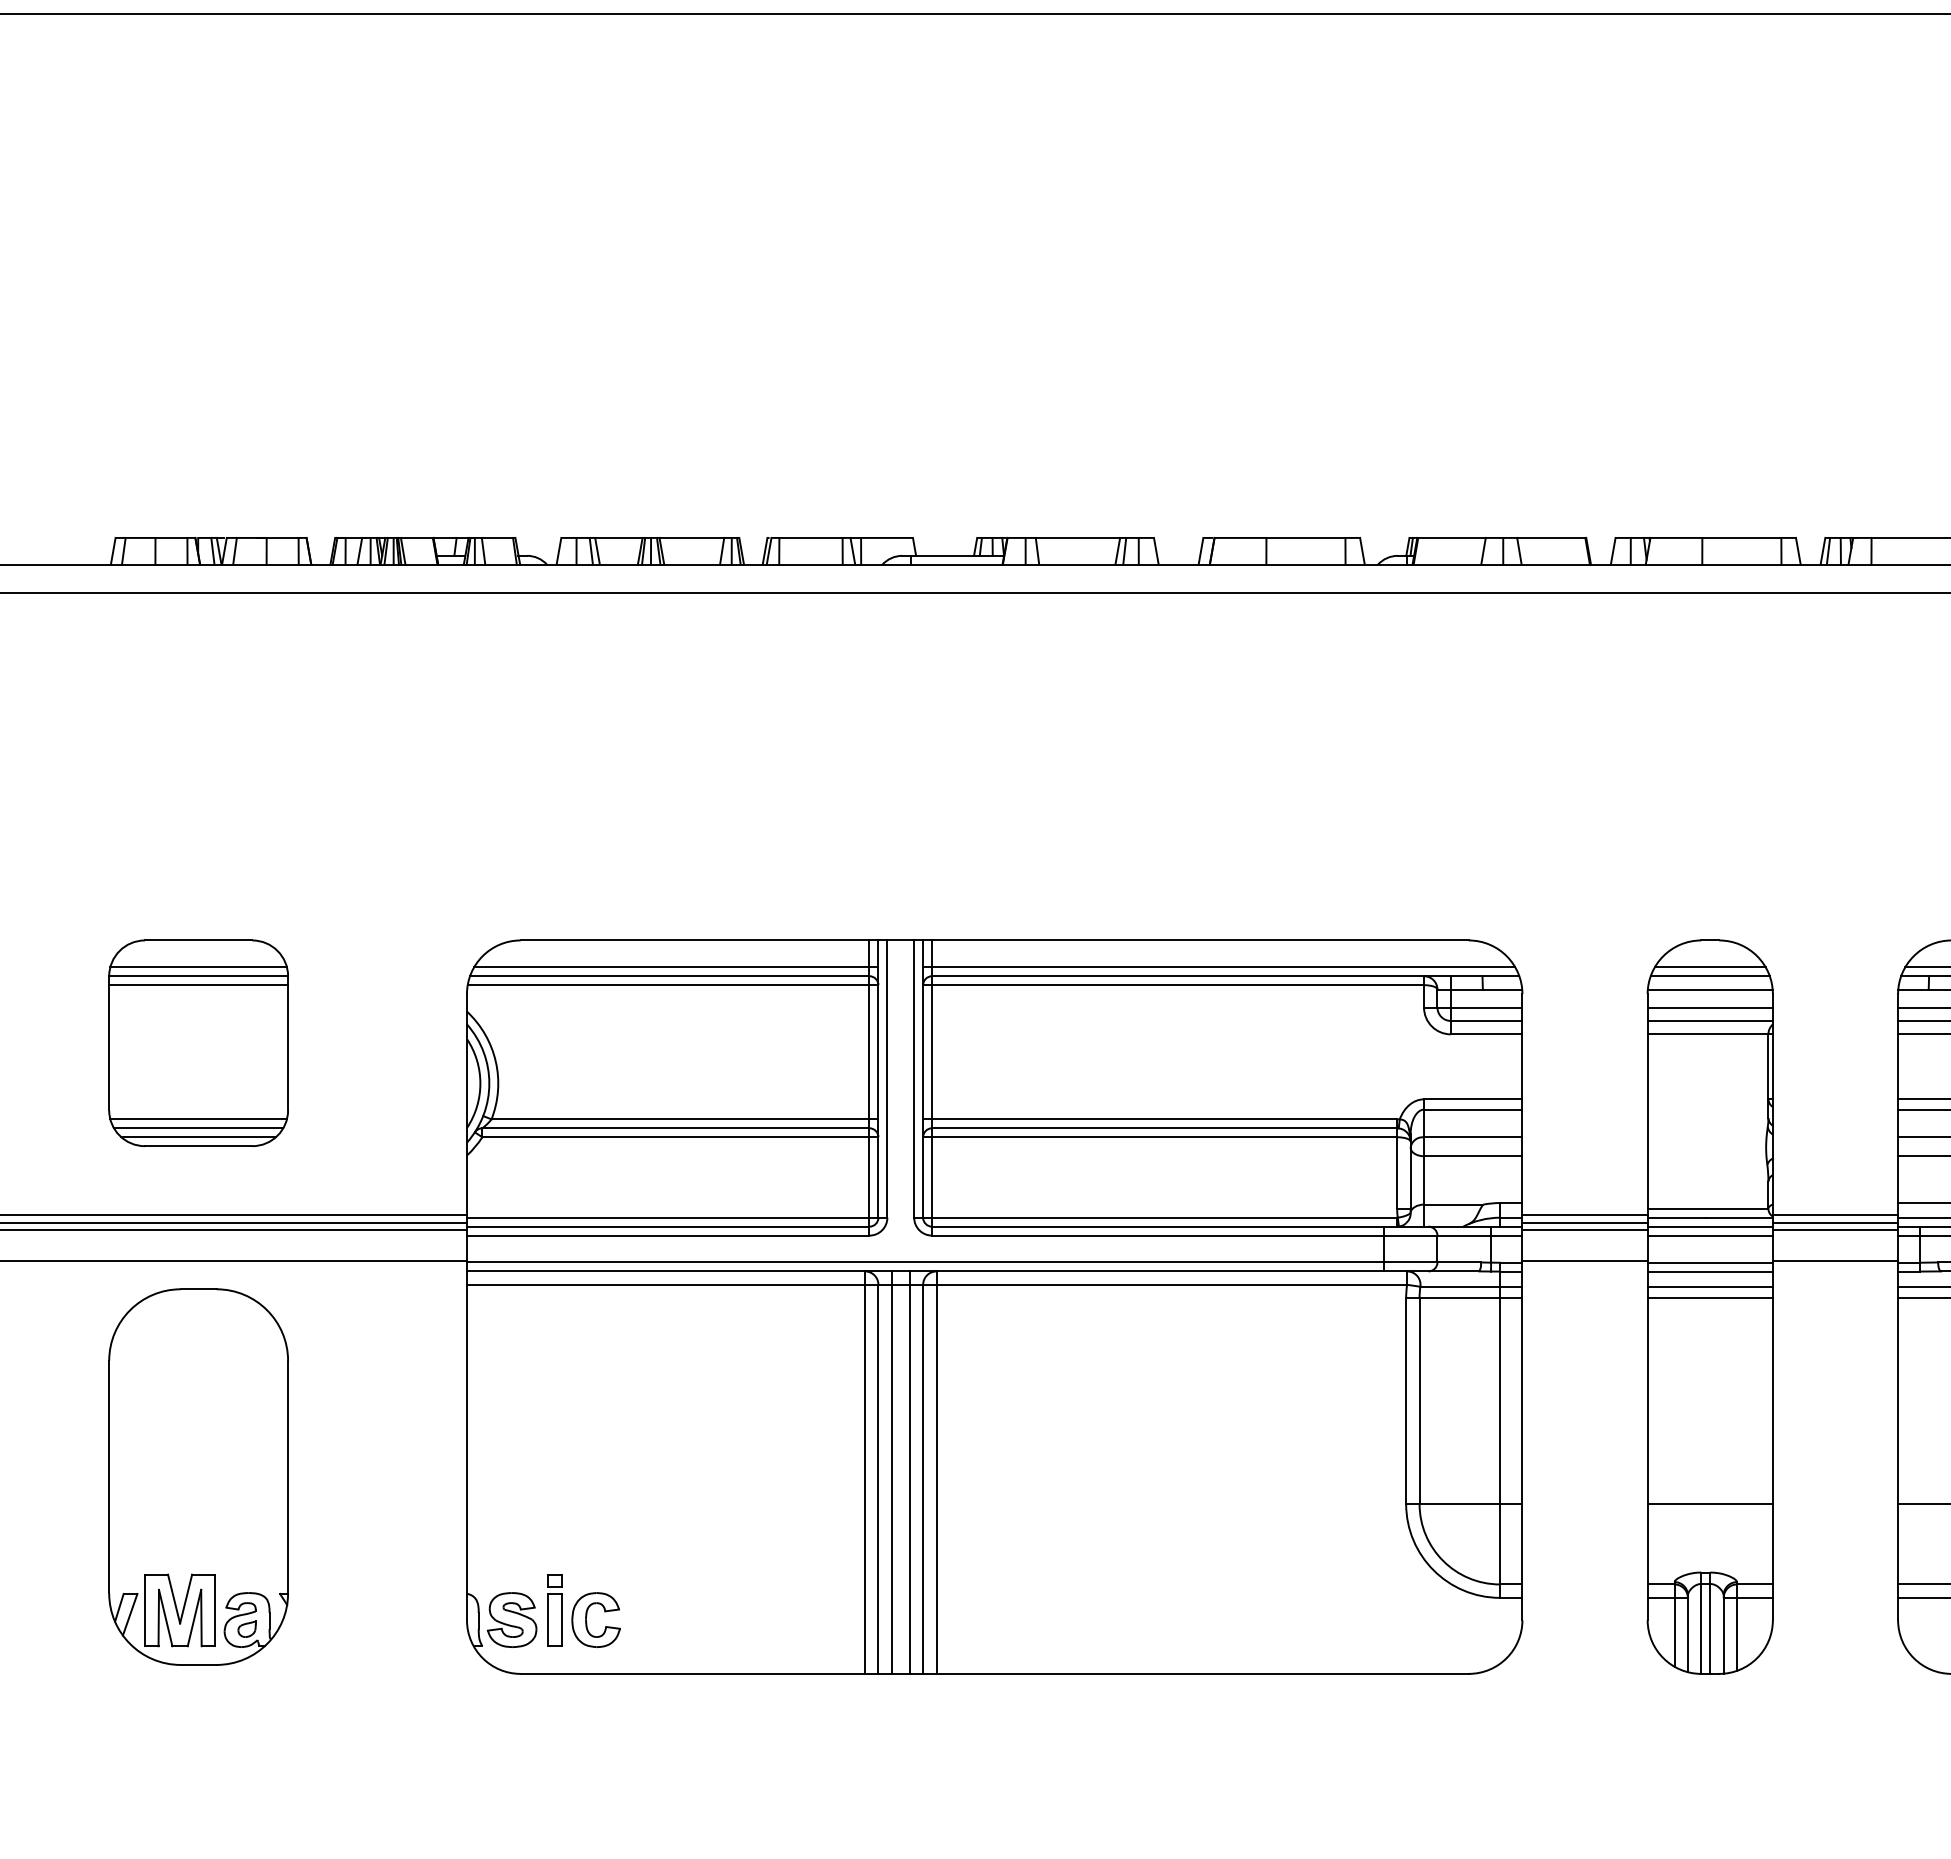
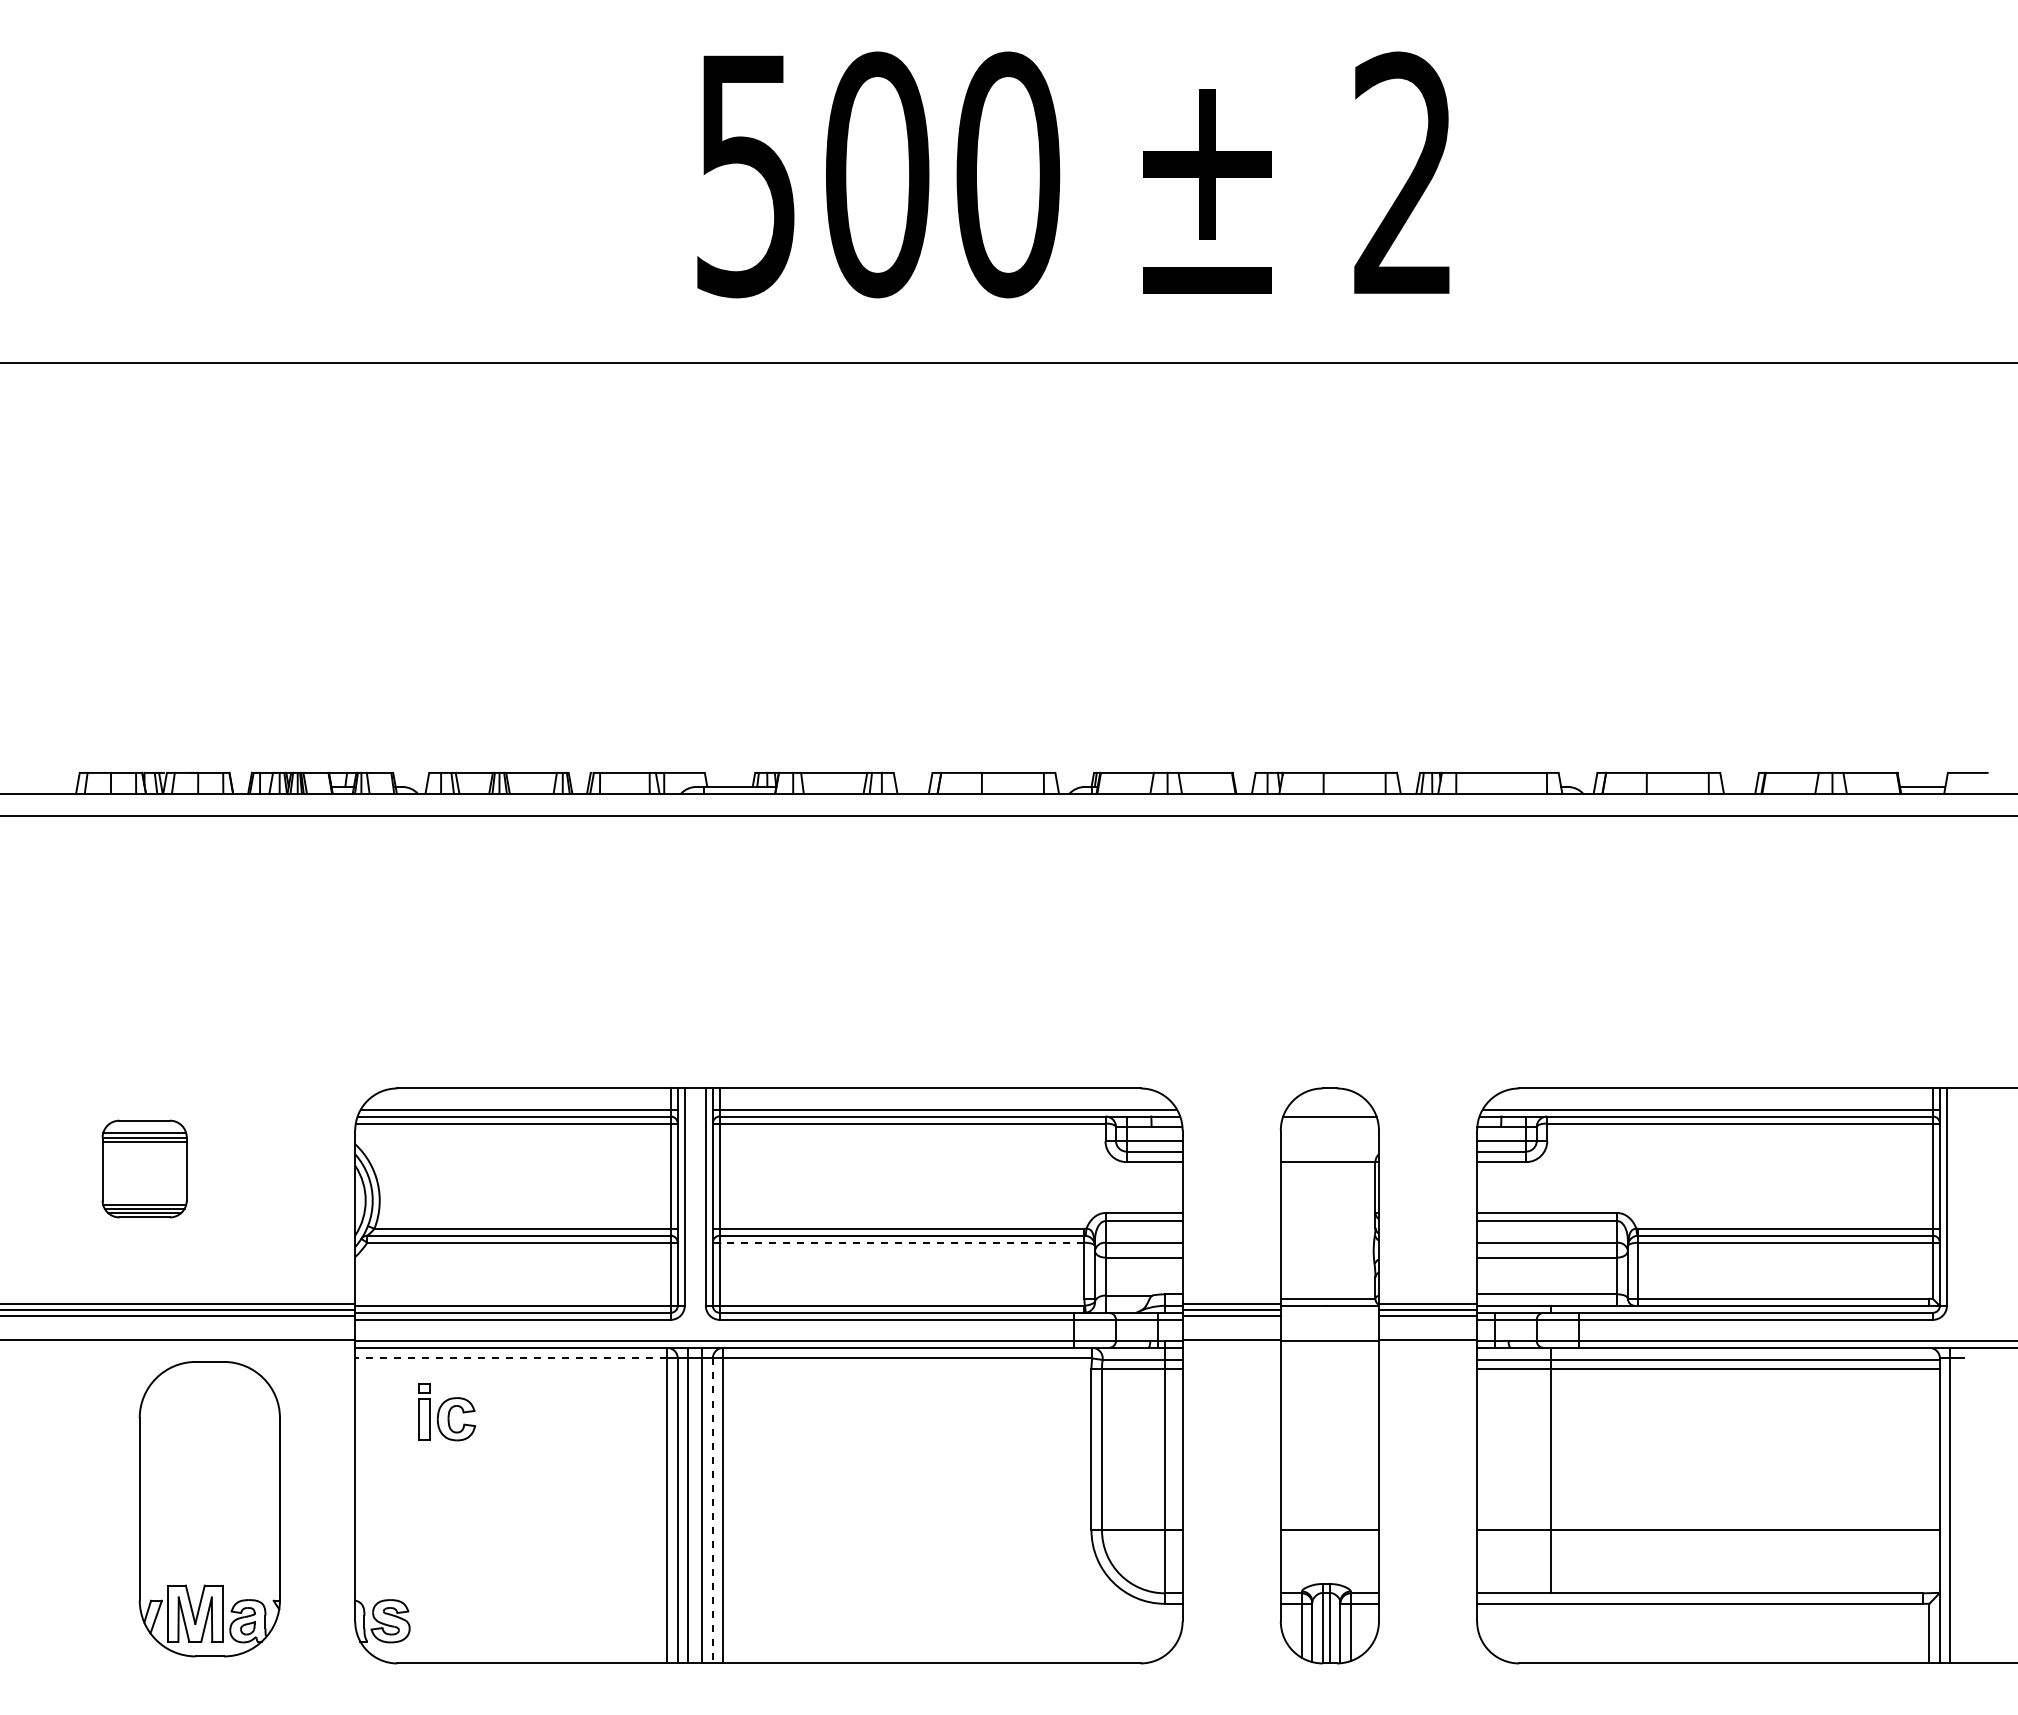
line: (1709, 967) -> (1329, 1109), removed
line: (1709, 990) -> (1329, 1127), removed
line: (1709, 1008) -> (1329, 1141), removed
line: (1709, 1020) -> (1329, 1151), removed
part: (198, 1042) -> (144, 1168), size x0.6
line: (1163, 1136) -> (901, 1242), solid -> dashed
line: (1709, 1226) -> (1329, 1312), removed
line: (1709, 1235) -> (1329, 1319), removed
line: (1709, 1272) -> (1329, 1348), removed
line: (665, 1284) -> (510, 1358), solid -> dashed
line: (1709, 1286) -> (1329, 1359), removed
line: (1709, 1297) -> (1329, 1368), removed
part: (198, 1477) -> (209, 1509), moved
line: (922, 1478) -> (712, 1510), solid -> dashed
part: (584, 1611) -> (447, 1412), moved

